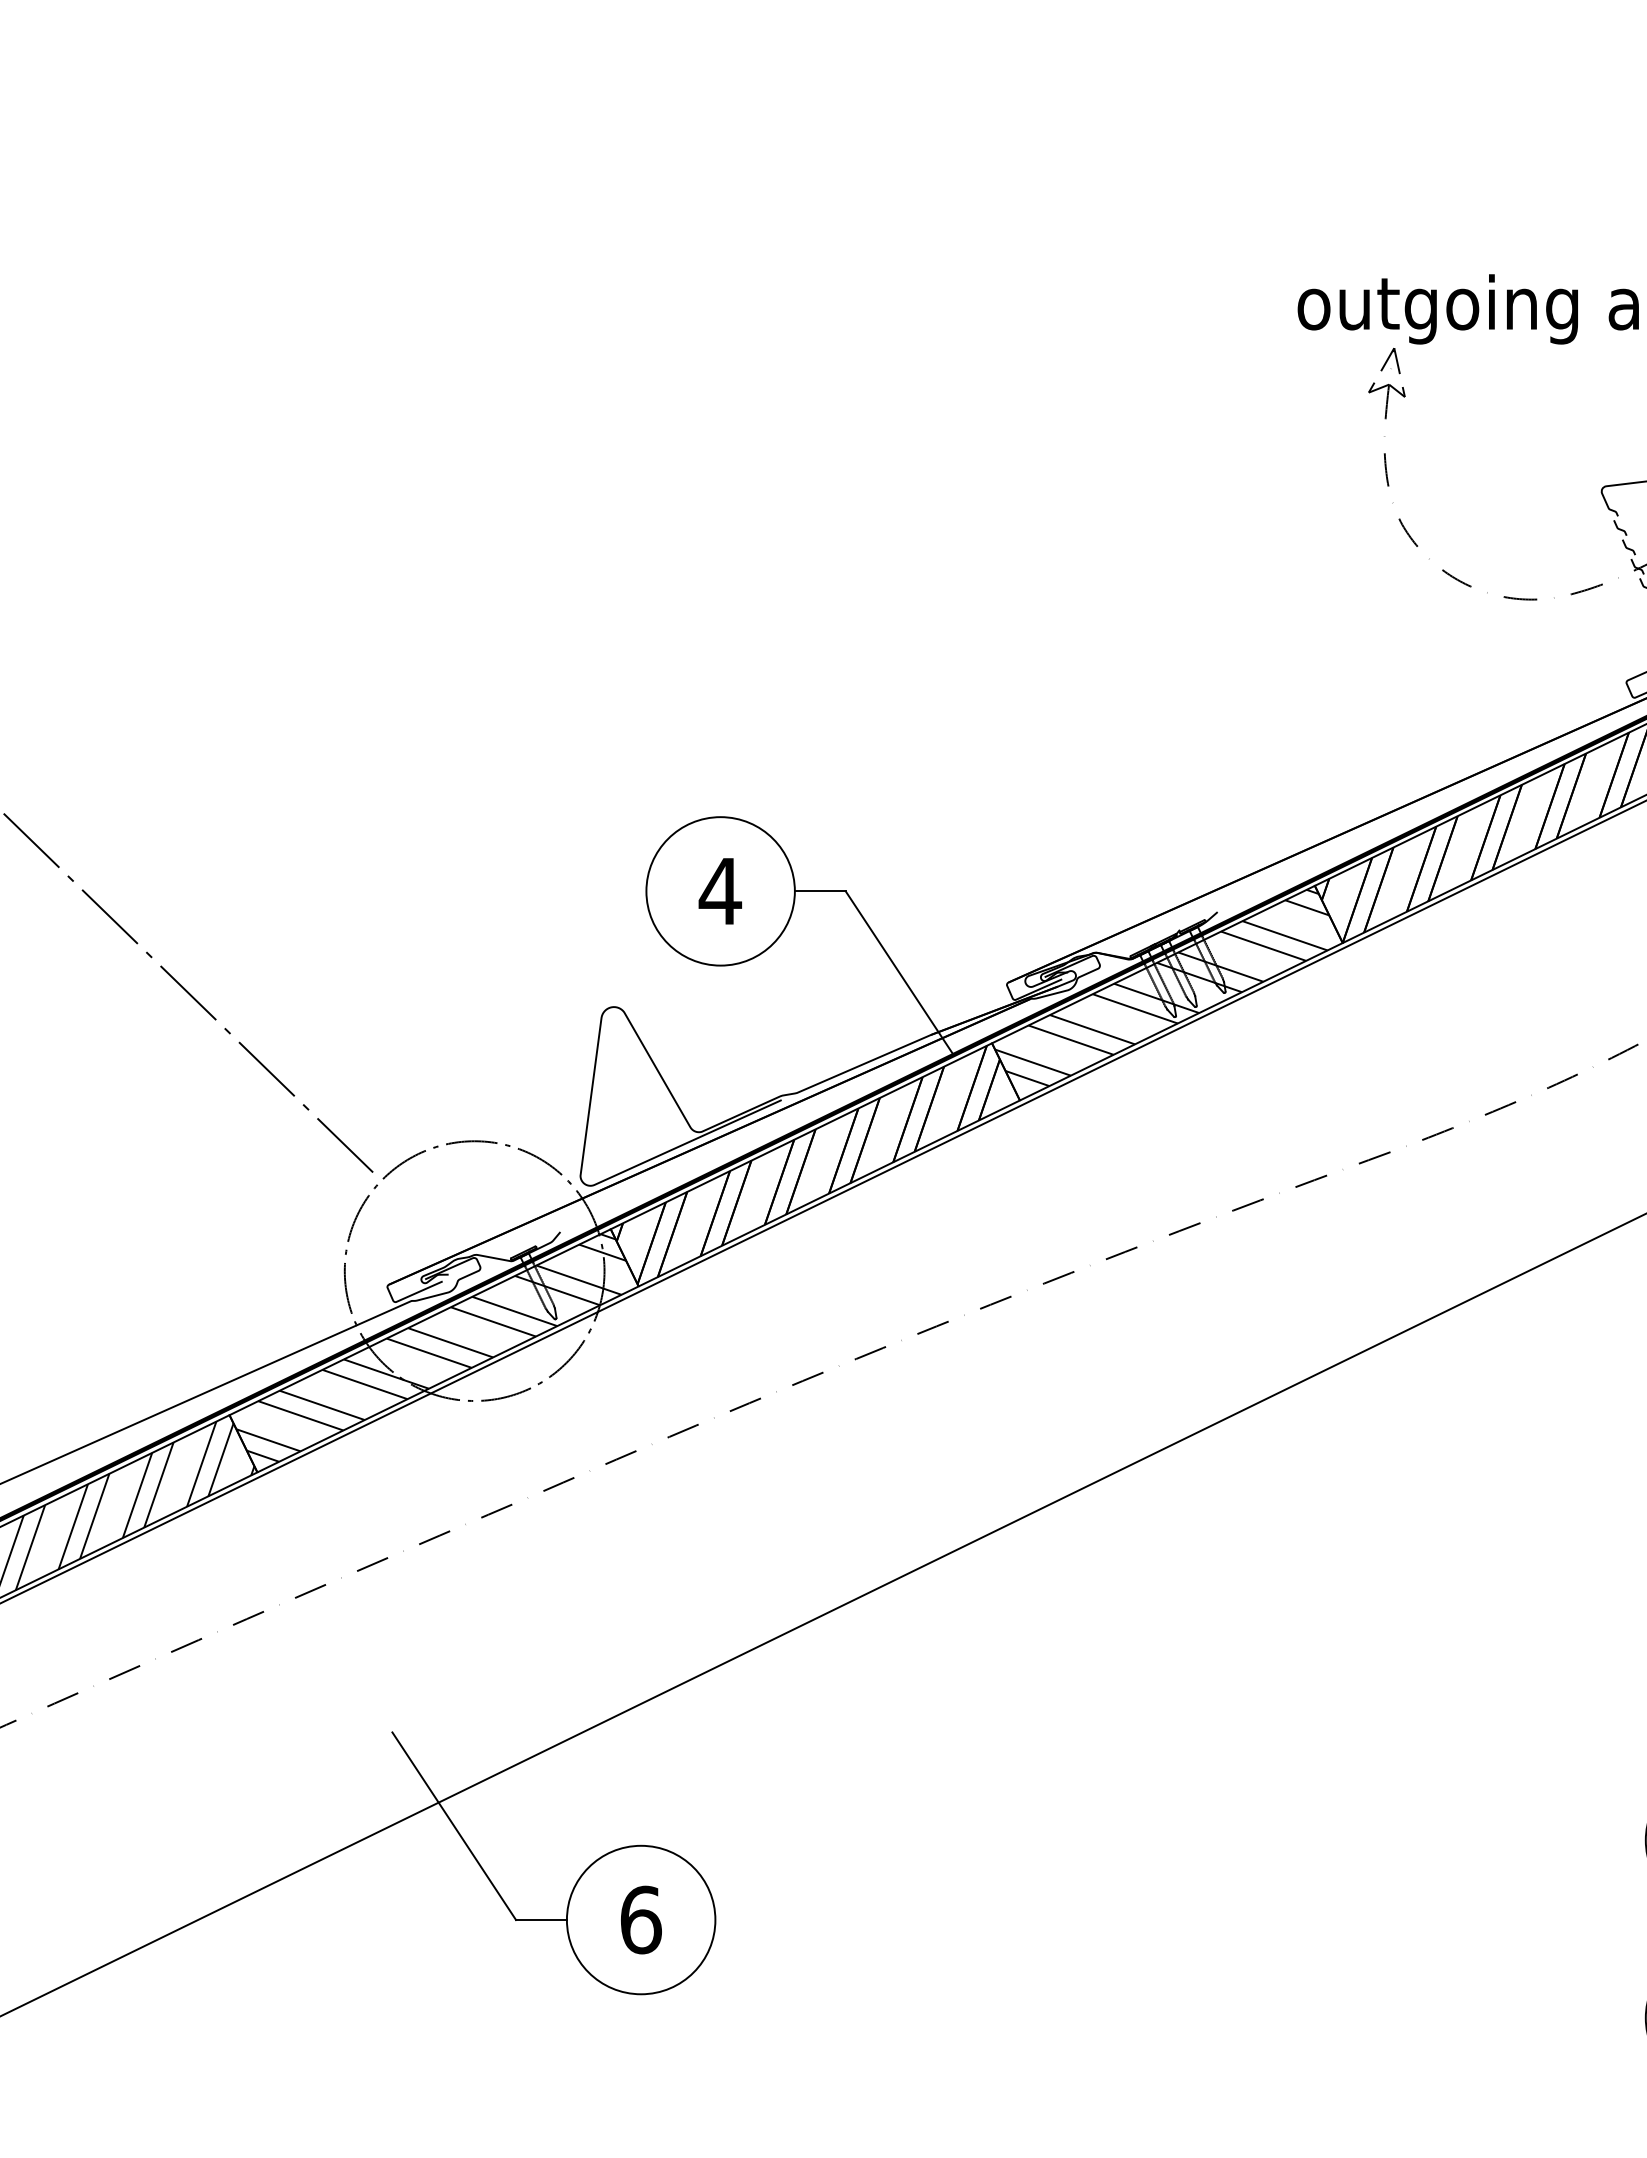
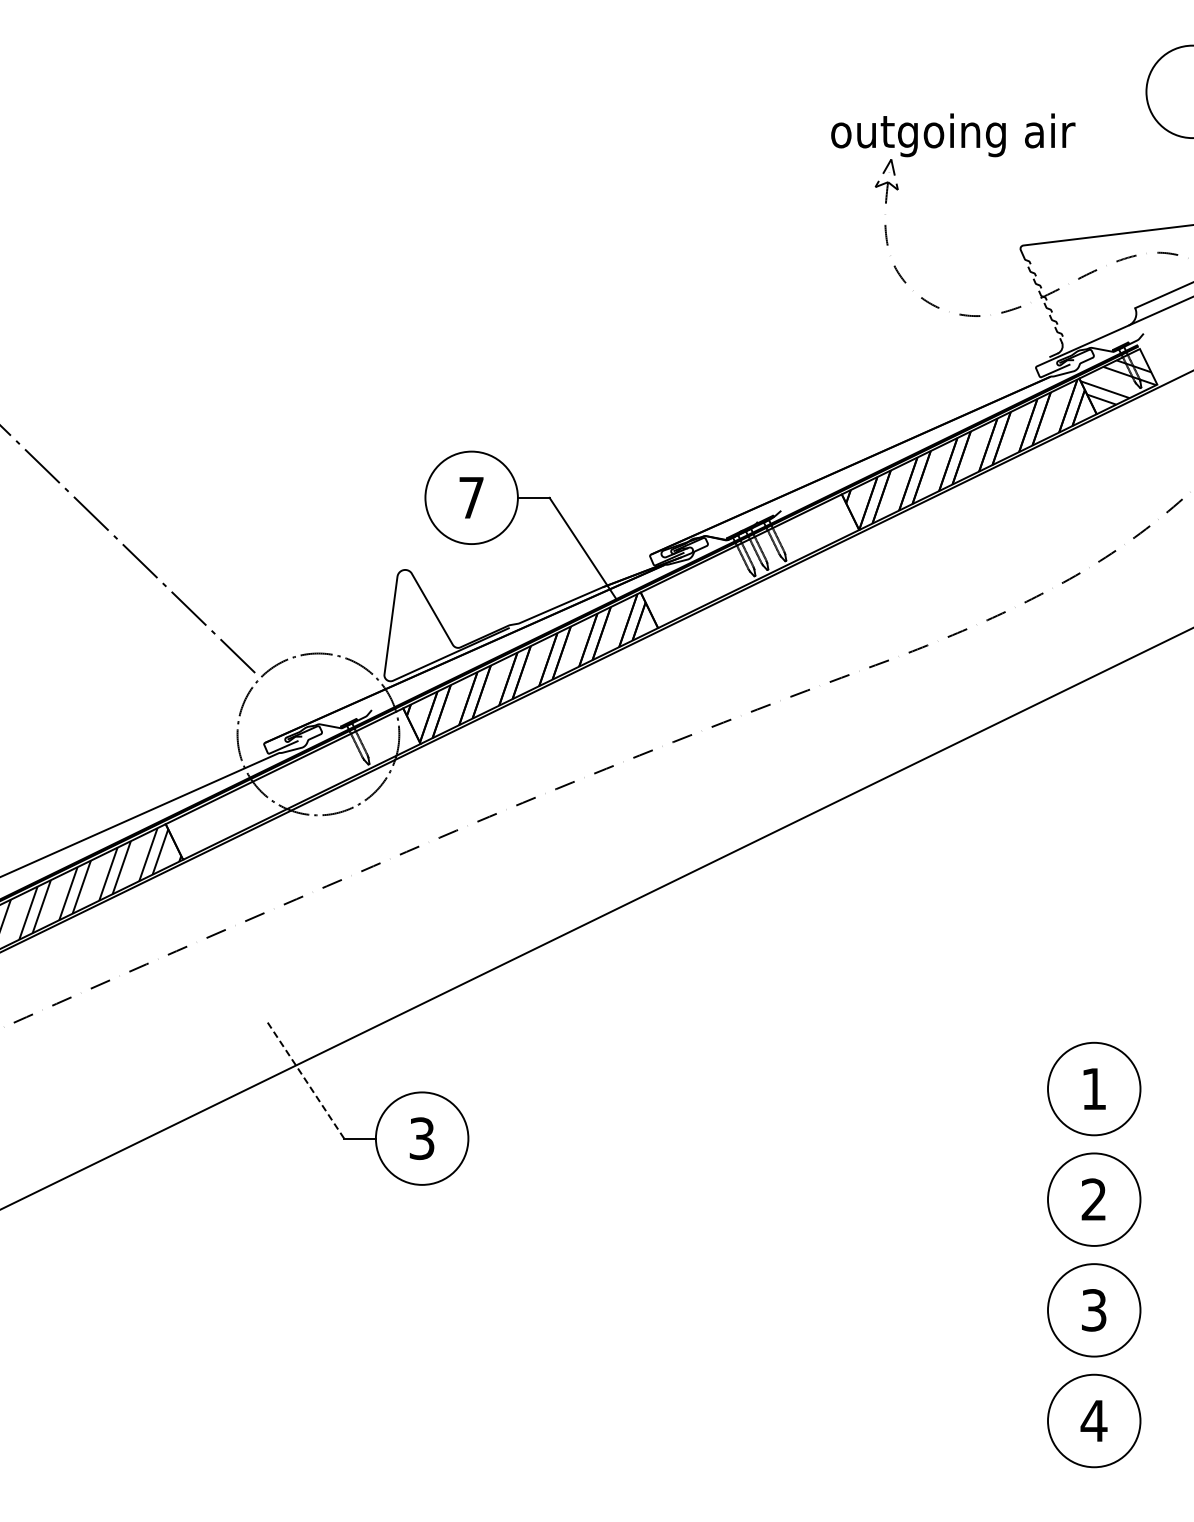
text: (720, 890) -> (471, 497), 4 -> 7
hatch: (1161, 987) -> (746, 557), removed
hatch: (431, 1348) -> (291, 782), removed
line: (453, 1826) -> (305, 1080), solid -> dashed
text: (641, 1919) -> (422, 1138), 6 -> 3

